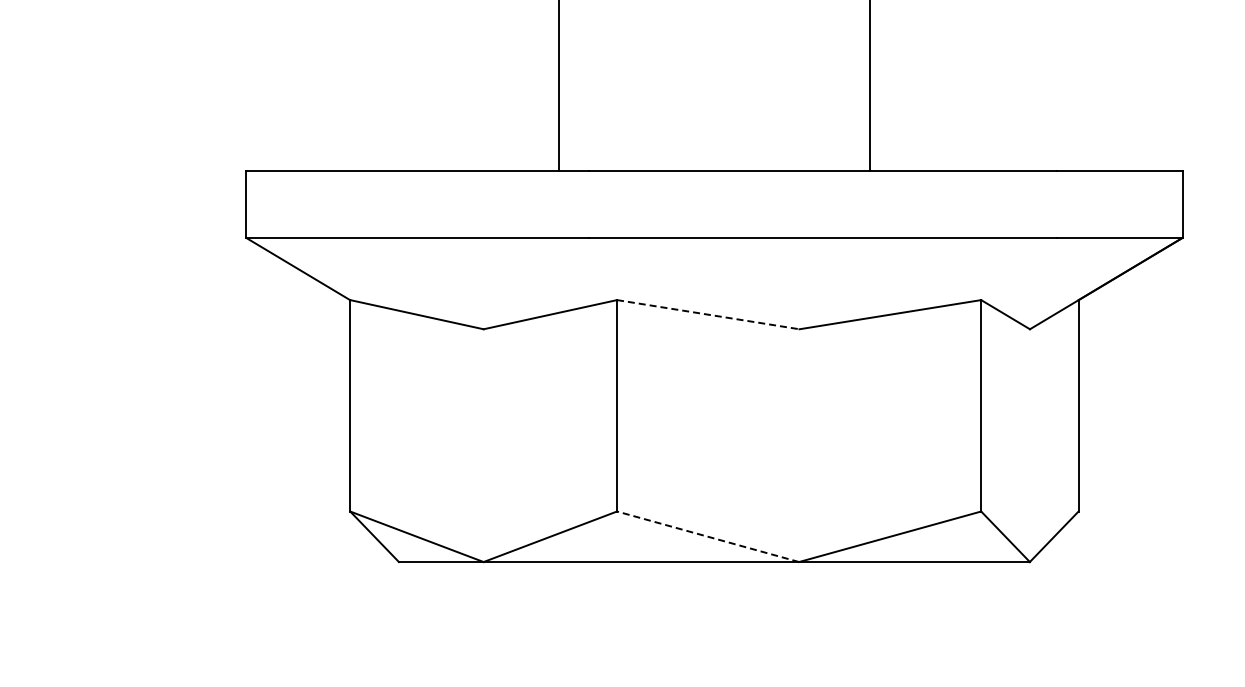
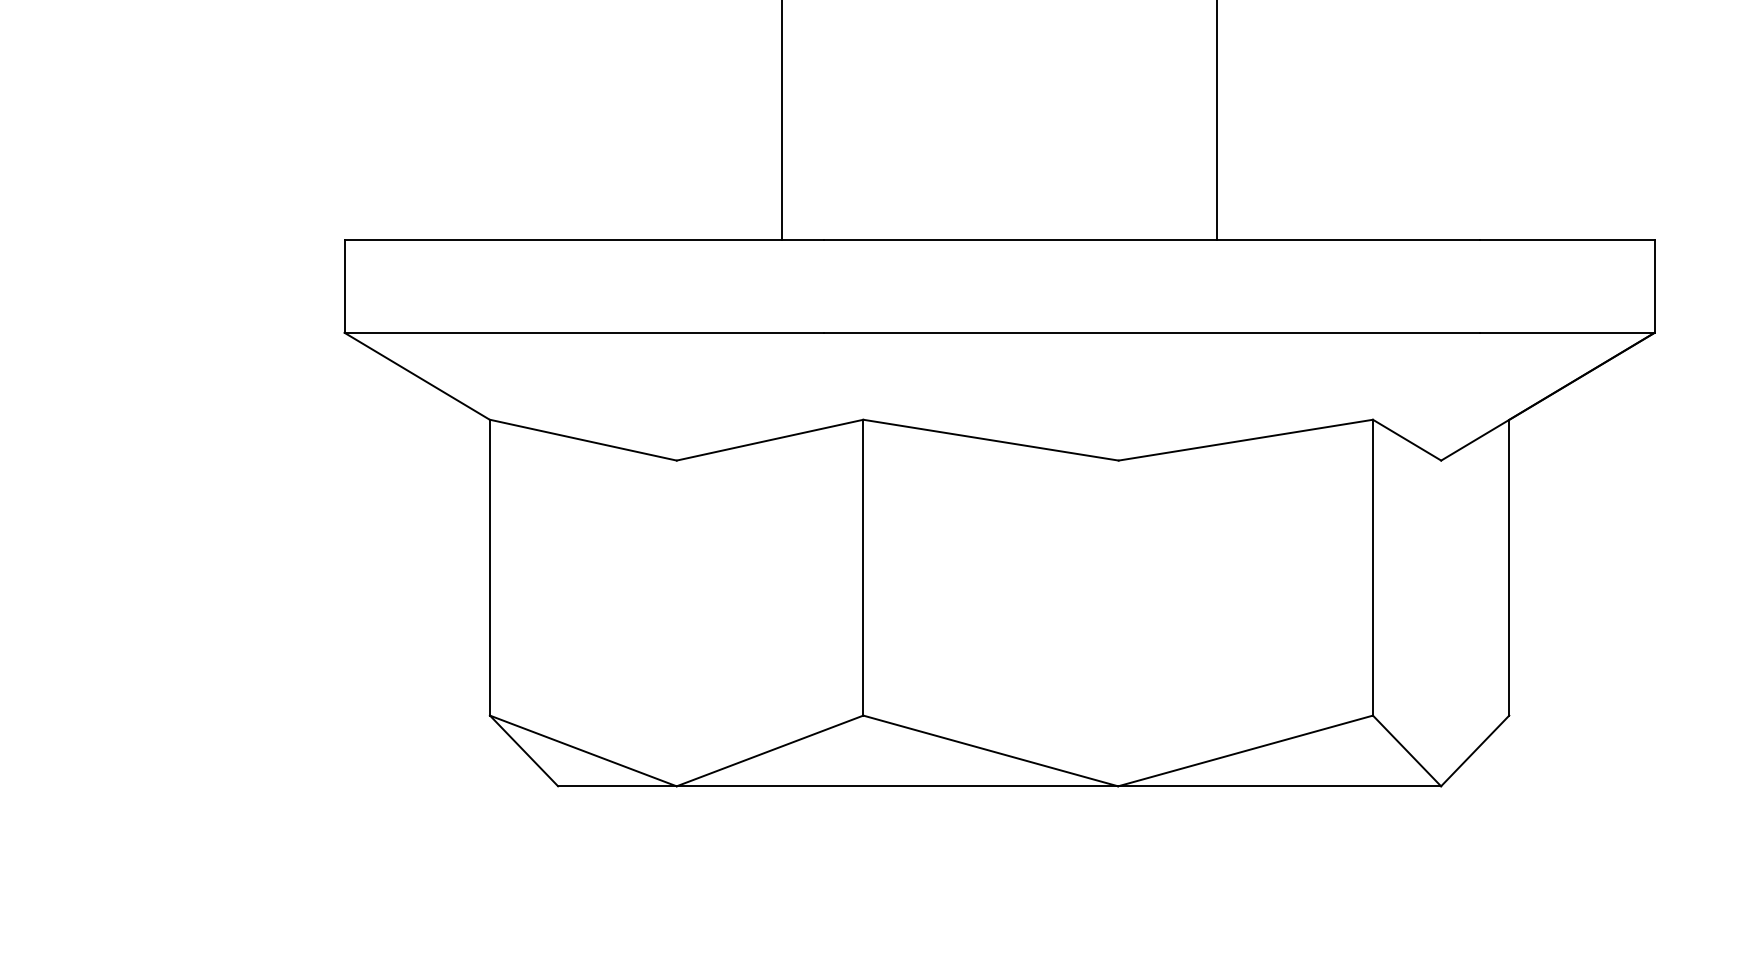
line: (708, 314) -> (991, 439), dashed -> solid
line: (707, 536) -> (989, 750), dashed -> solid

